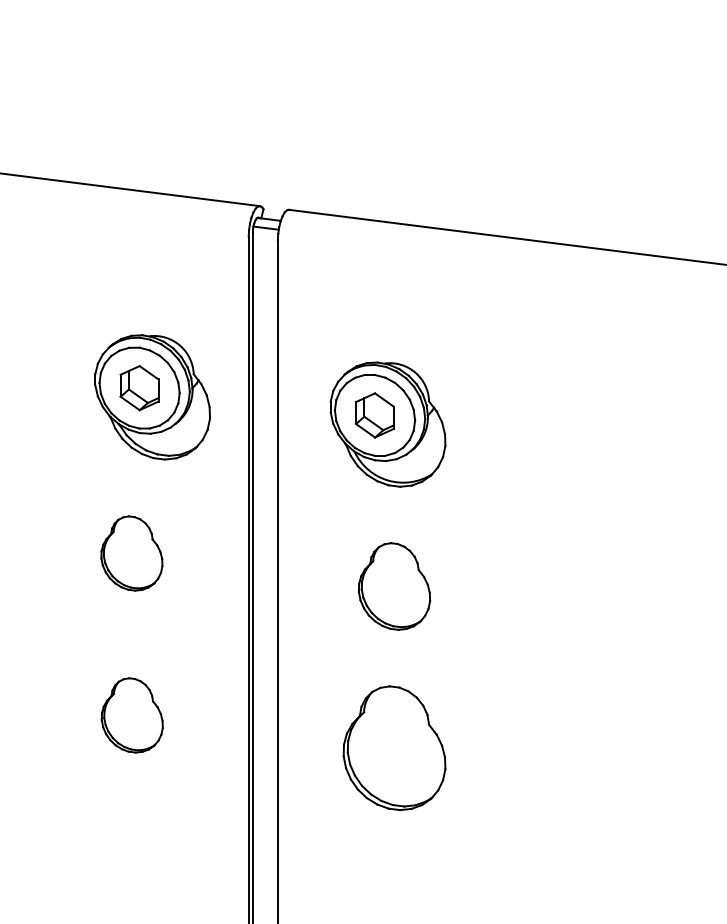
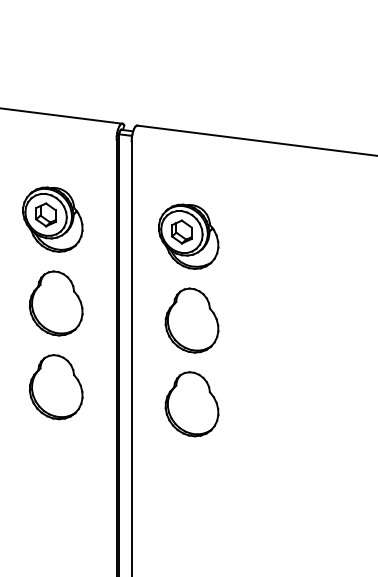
part: (151, 396) -> (52, 219), moved
part: (130, 553) -> (55, 303), size x1.67
part: (393, 586) -> (191, 320), size x1.43
part: (132, 715) -> (56, 387), size x1.67

